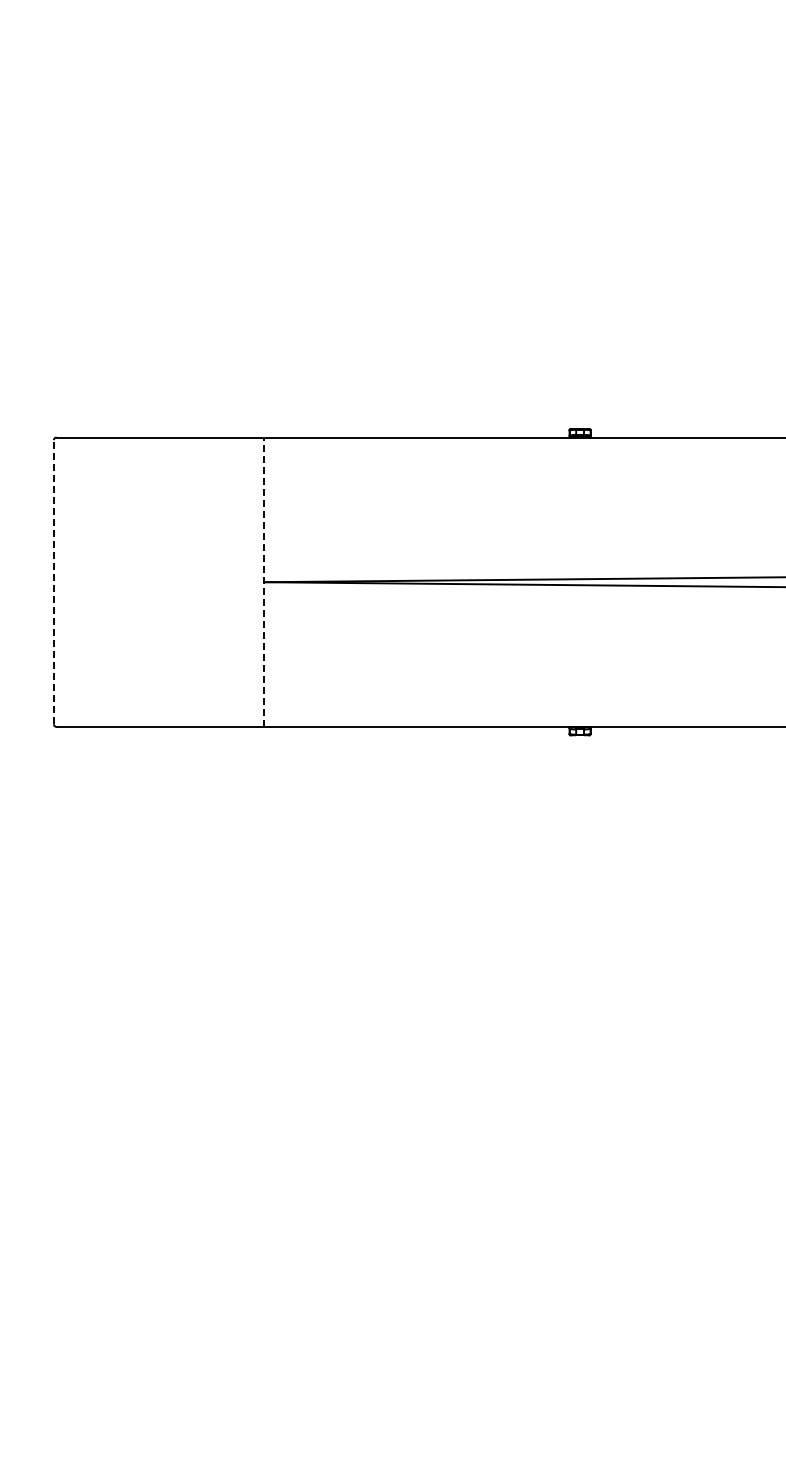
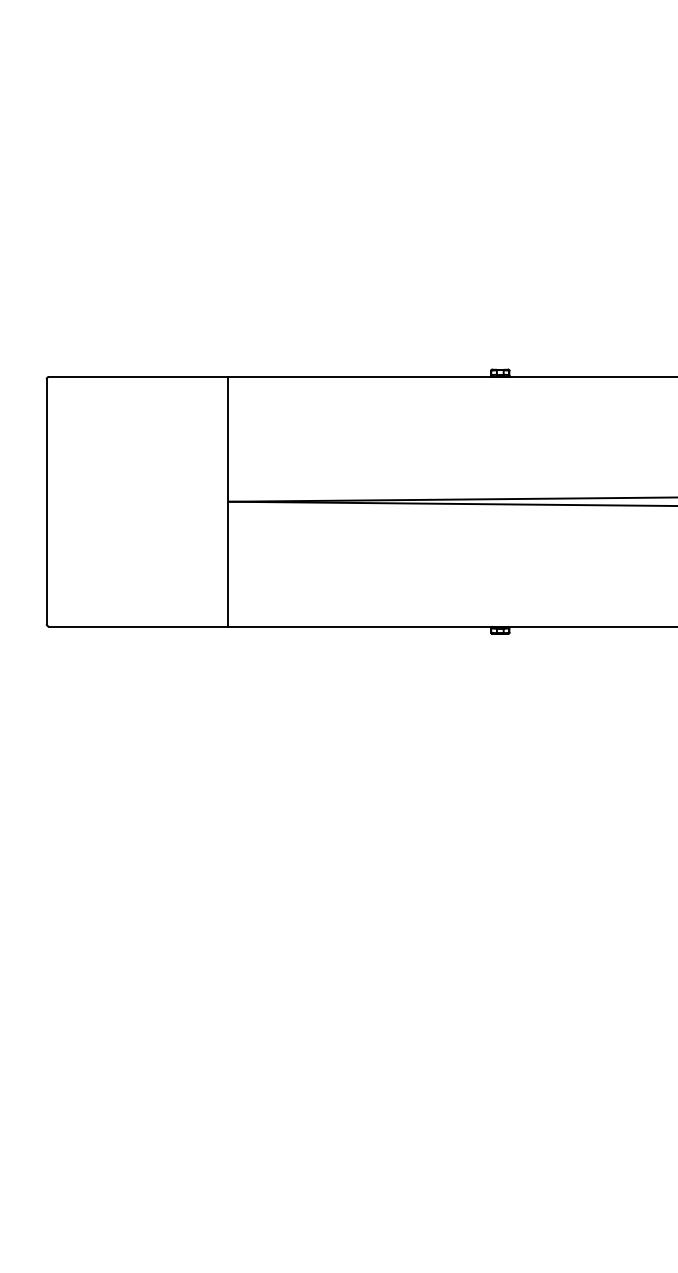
line: (53, 581) -> (46, 501), dashed -> solid
line: (264, 582) -> (228, 501), dashed -> solid

